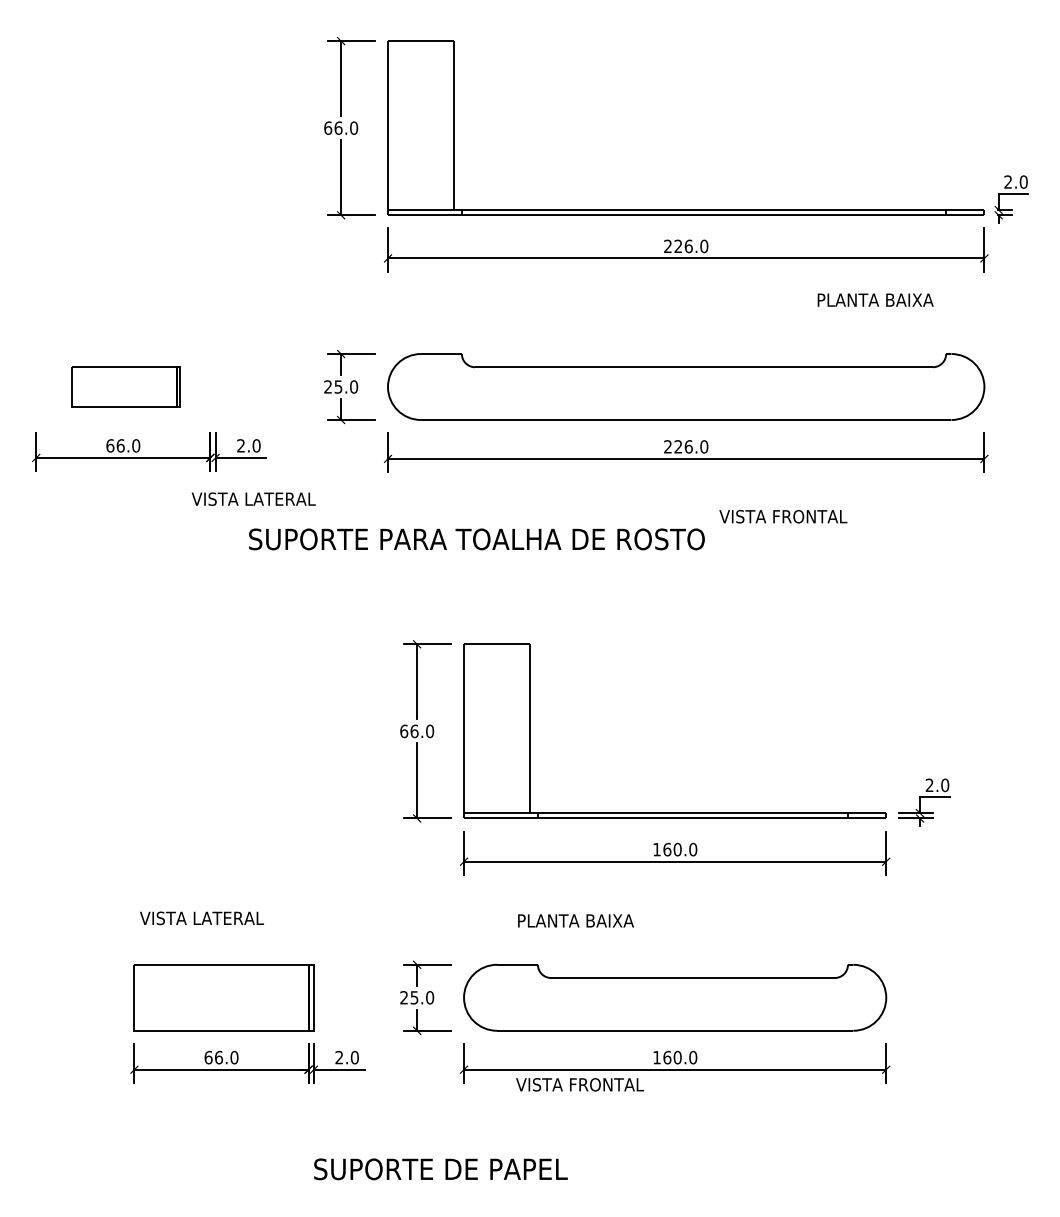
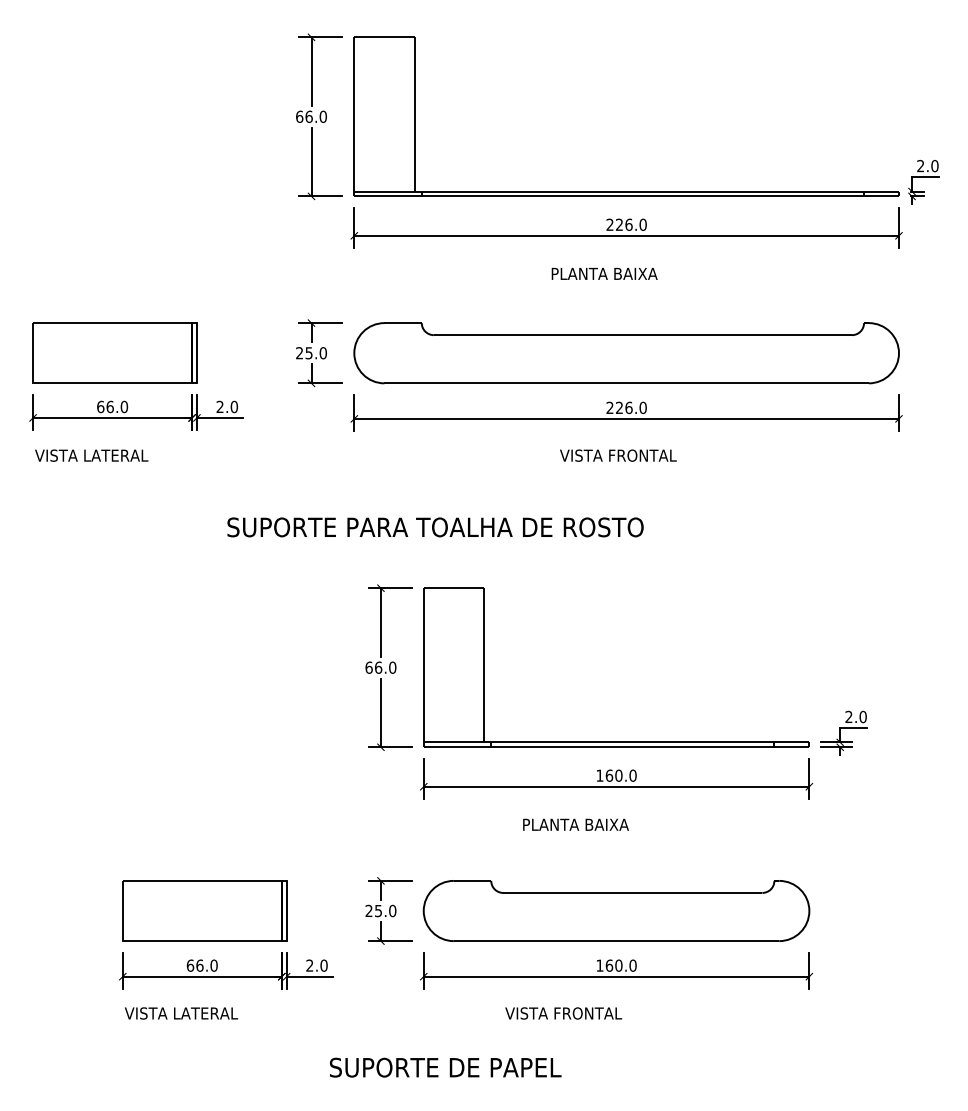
text: (875, 299) -> (604, 273), moved
part: (125, 386) -> (114, 352), size x1.67
text: (253, 498) -> (91, 455), moved
text: (783, 516) -> (618, 455), moved
text: (476, 539) -> (435, 527), moved
text: (202, 918) -> (181, 1013), moved
text: (575, 920) -> (575, 824), moved
text: (579, 1084) -> (563, 1013), moved
text: (440, 1169) -> (445, 1067), moved

